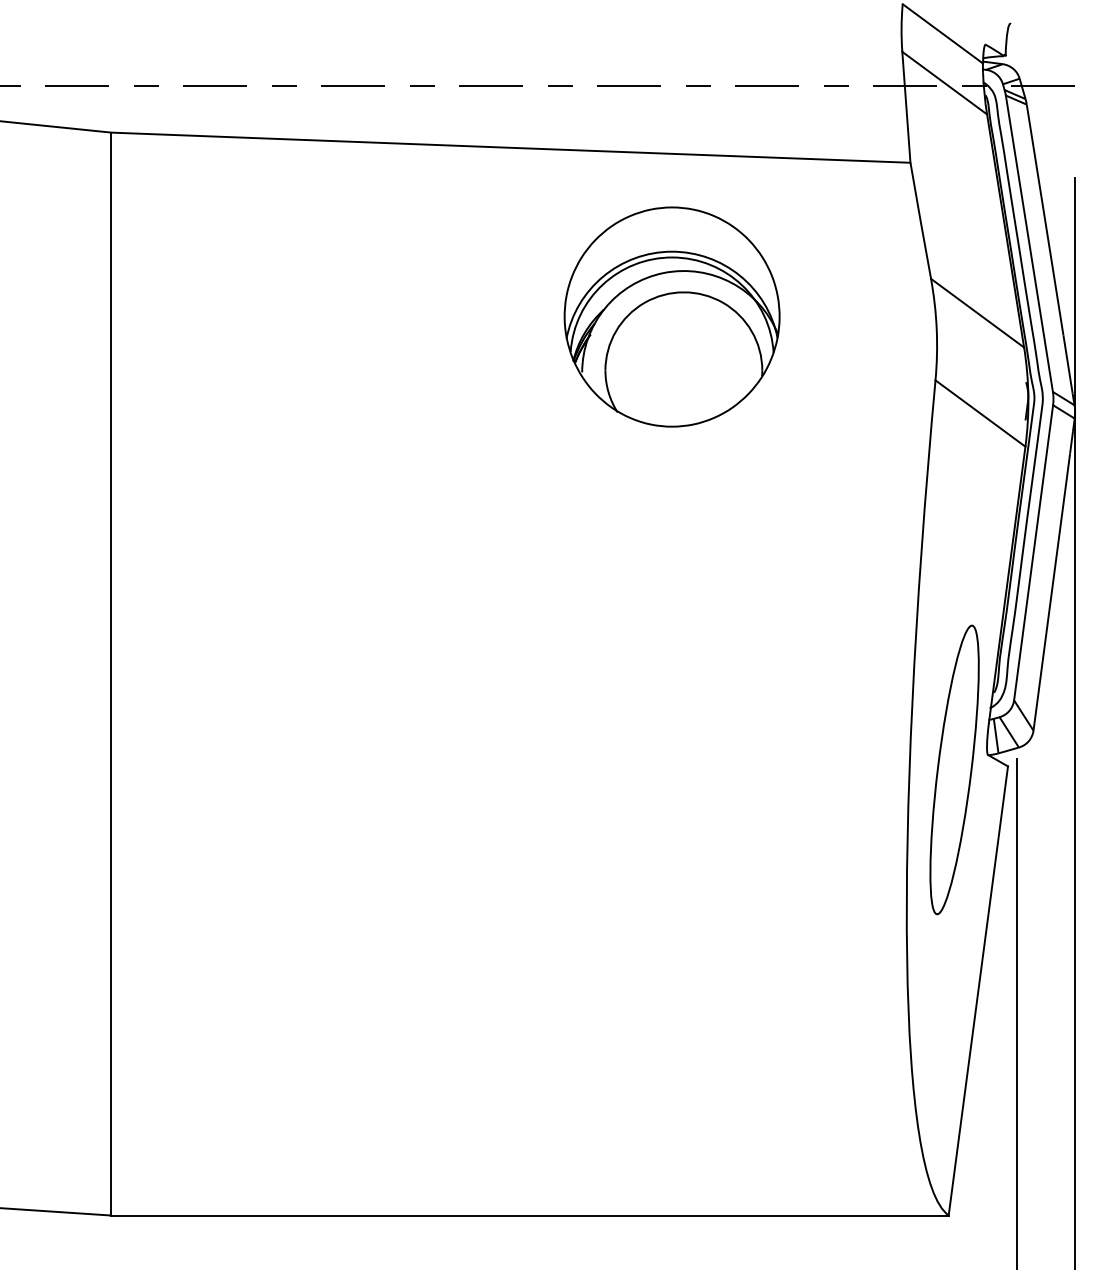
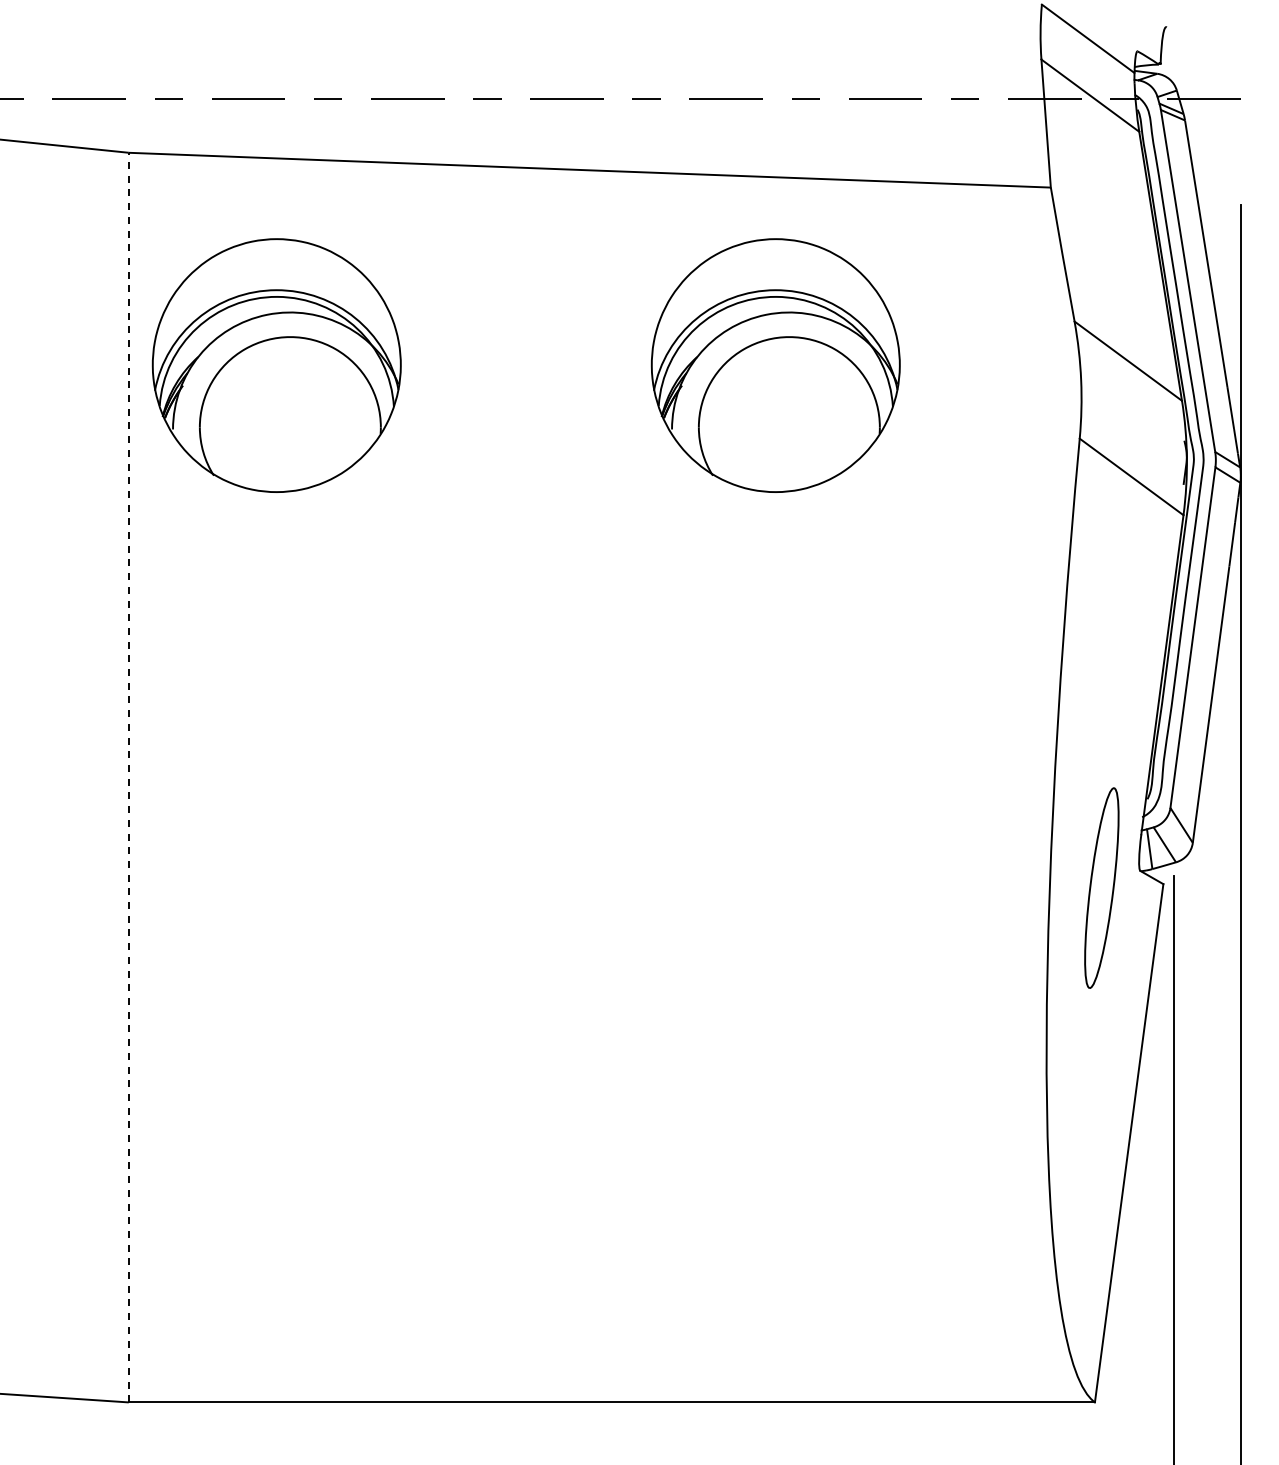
part: (239, 316) -> (276, 365), added
line: (111, 673) -> (128, 777), solid -> dashed
part: (954, 769) -> (1101, 887), size x0.6

